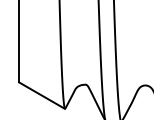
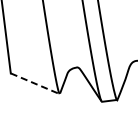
line: (42, 95) -> (35, 83), solid -> dashed

